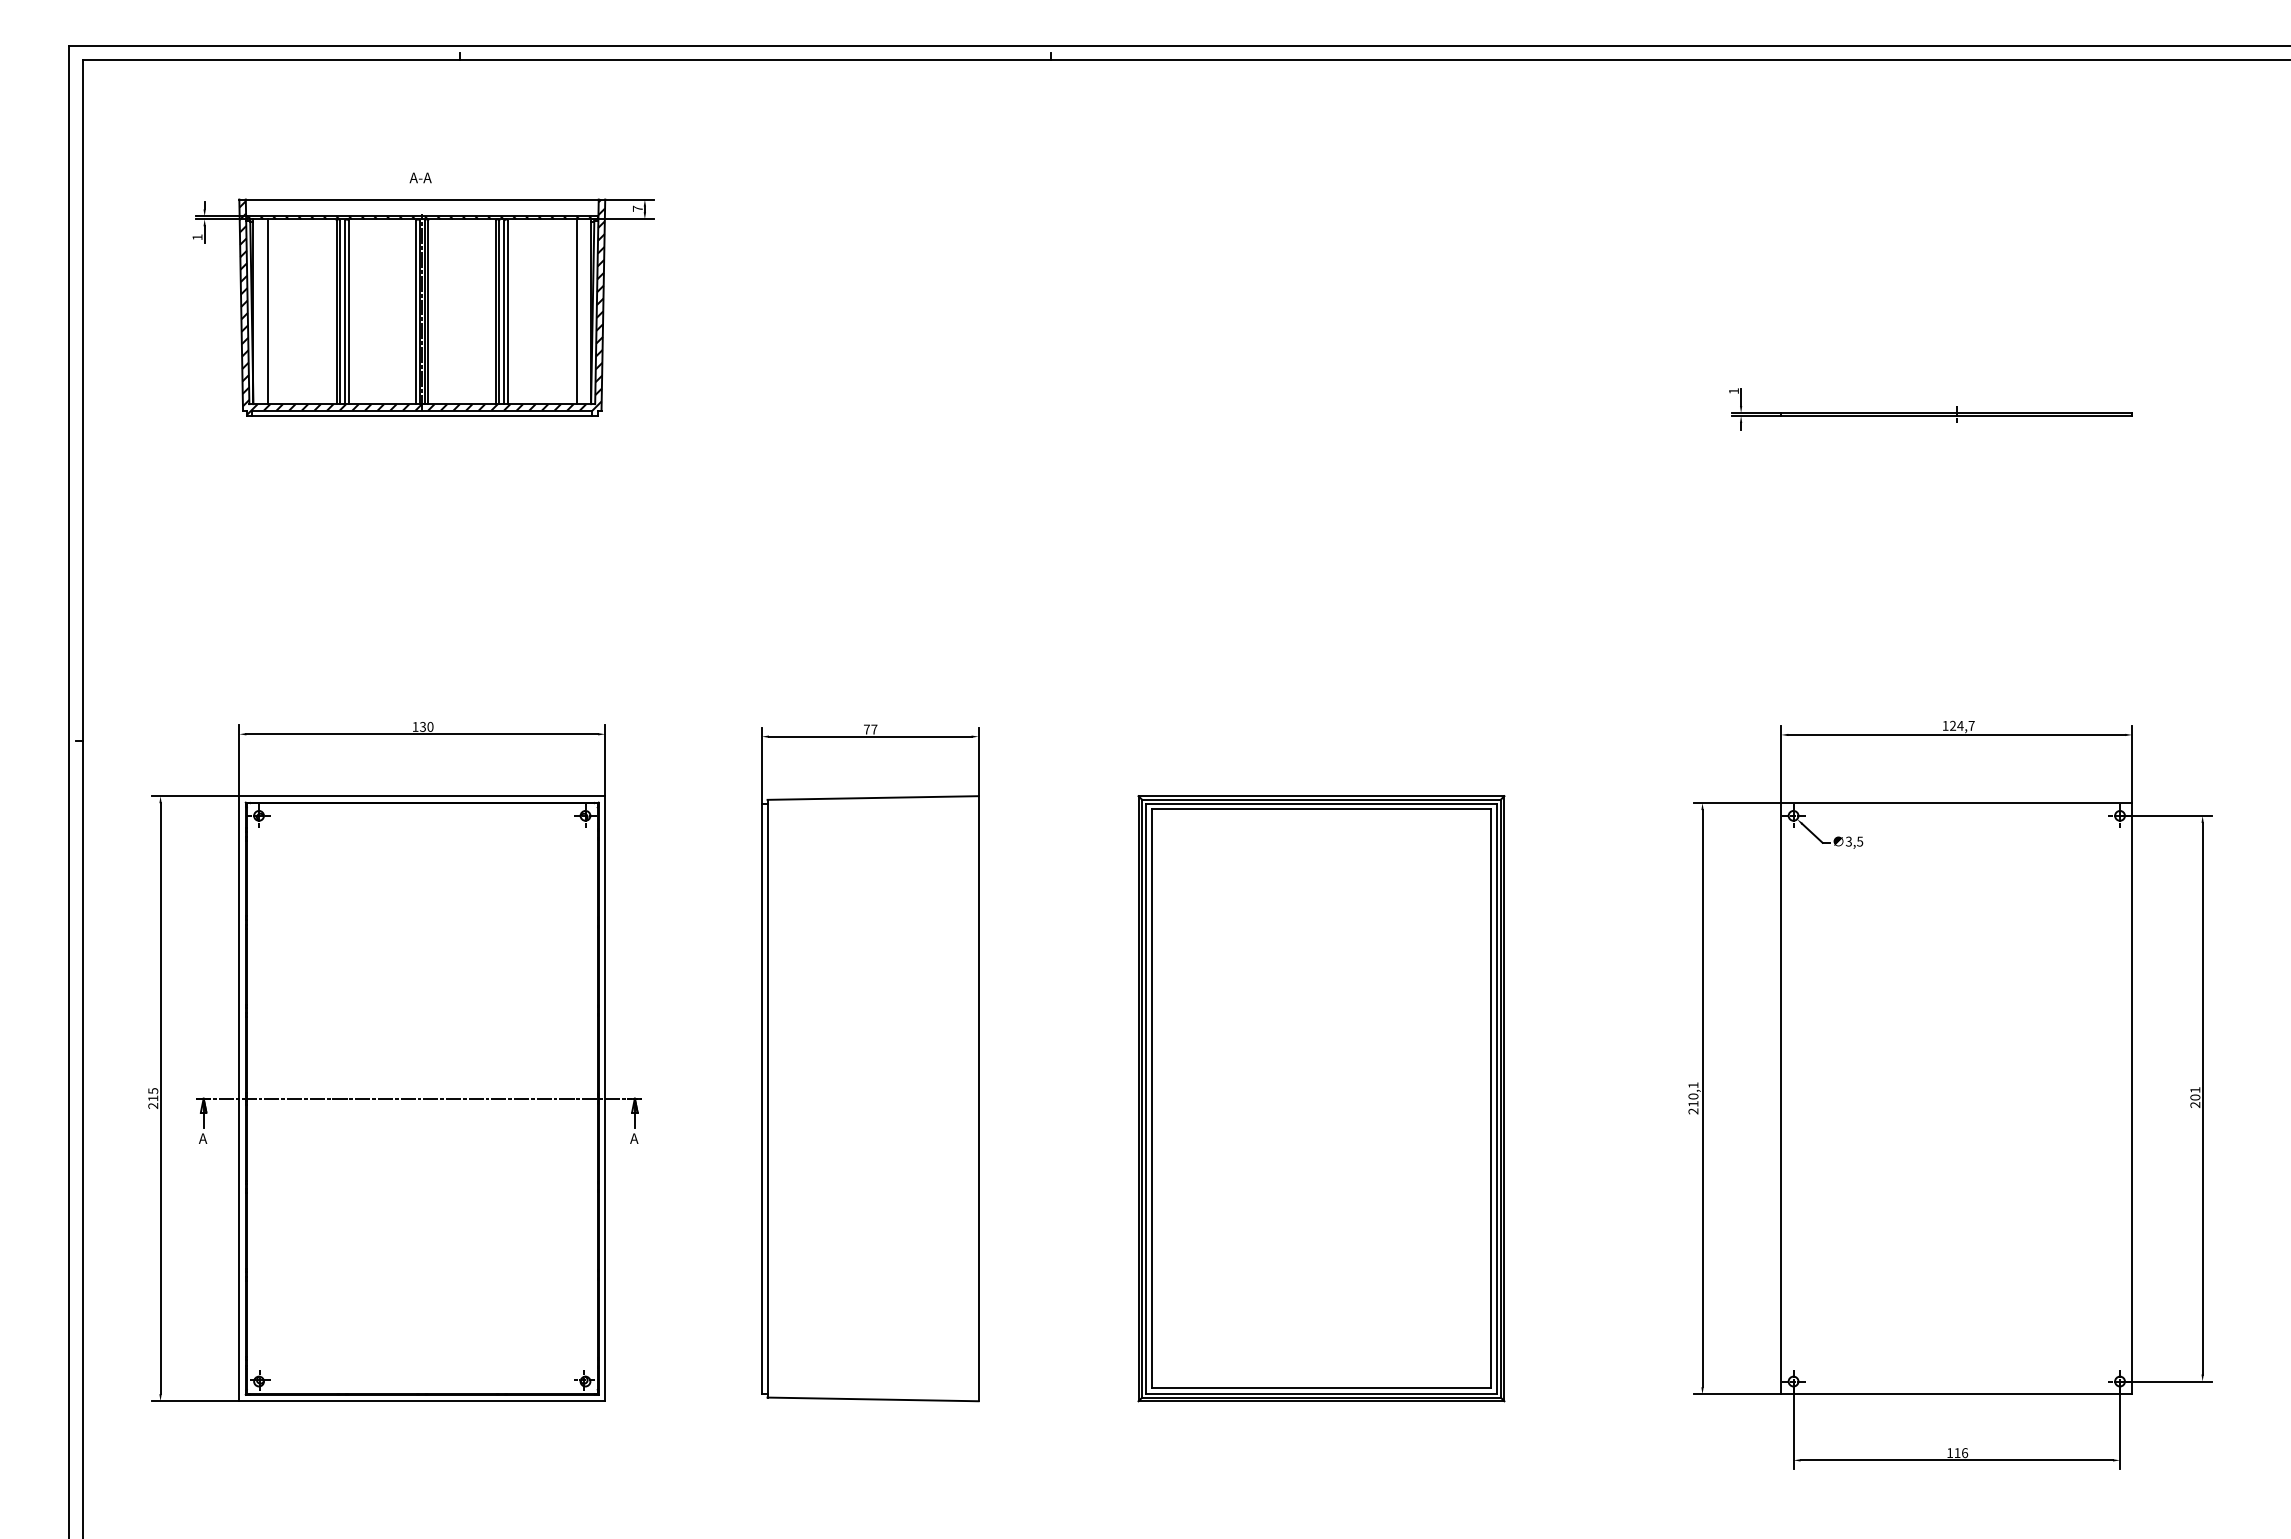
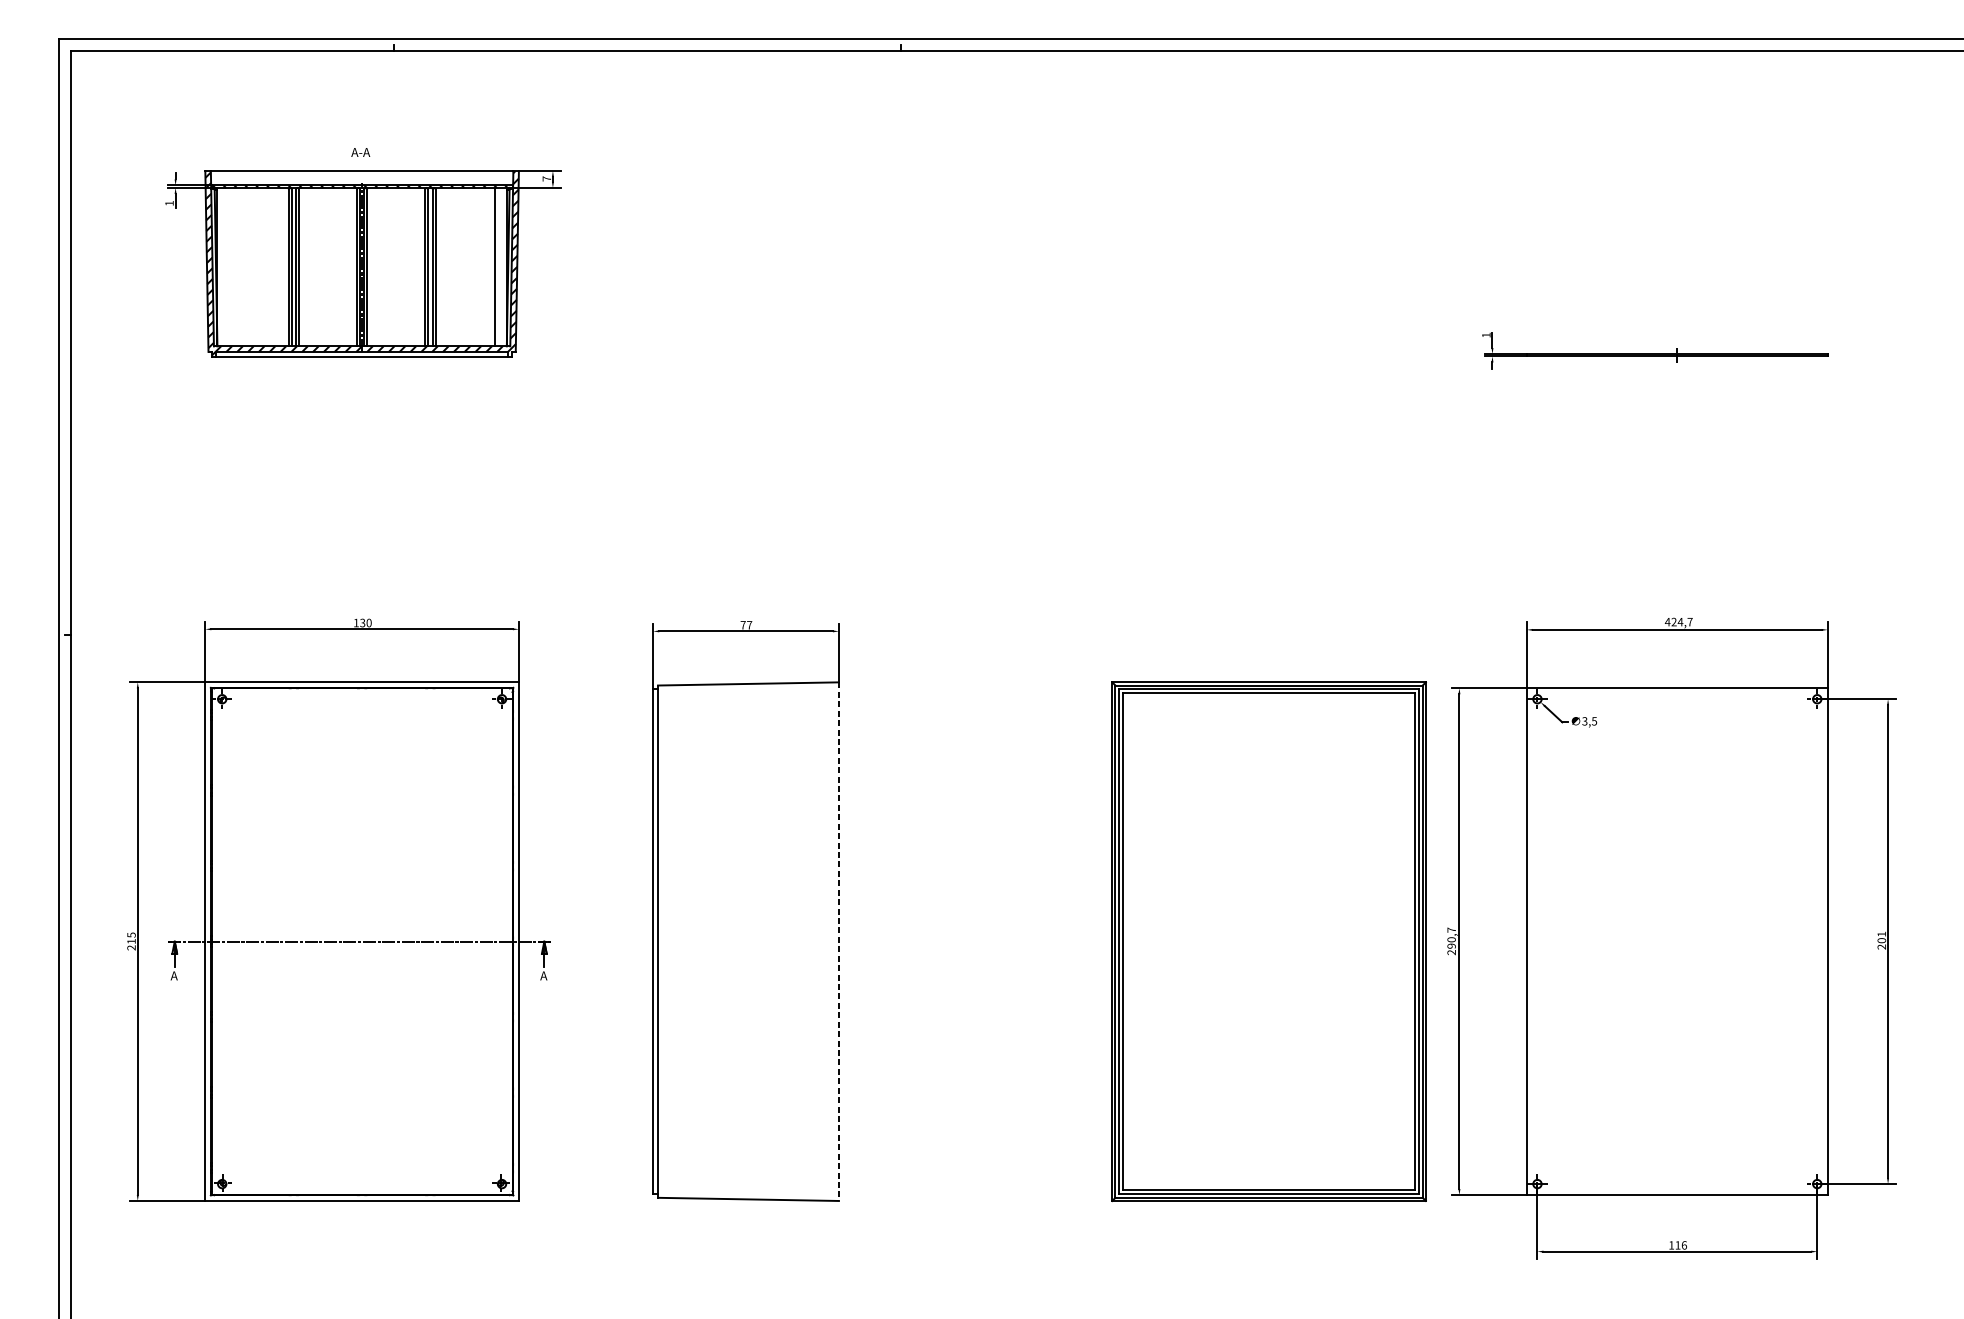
line: (267, 311) -> (229, 266), removed
text: (1945, 725) -> (1667, 621), 124,7 -> 424,7
text: (1693, 1094) -> (1451, 938), 210,1 -> 290,7
line: (978, 1098) -> (838, 941), solid -> dashed
part: (1321, 1098) -> (1269, 941), moved

